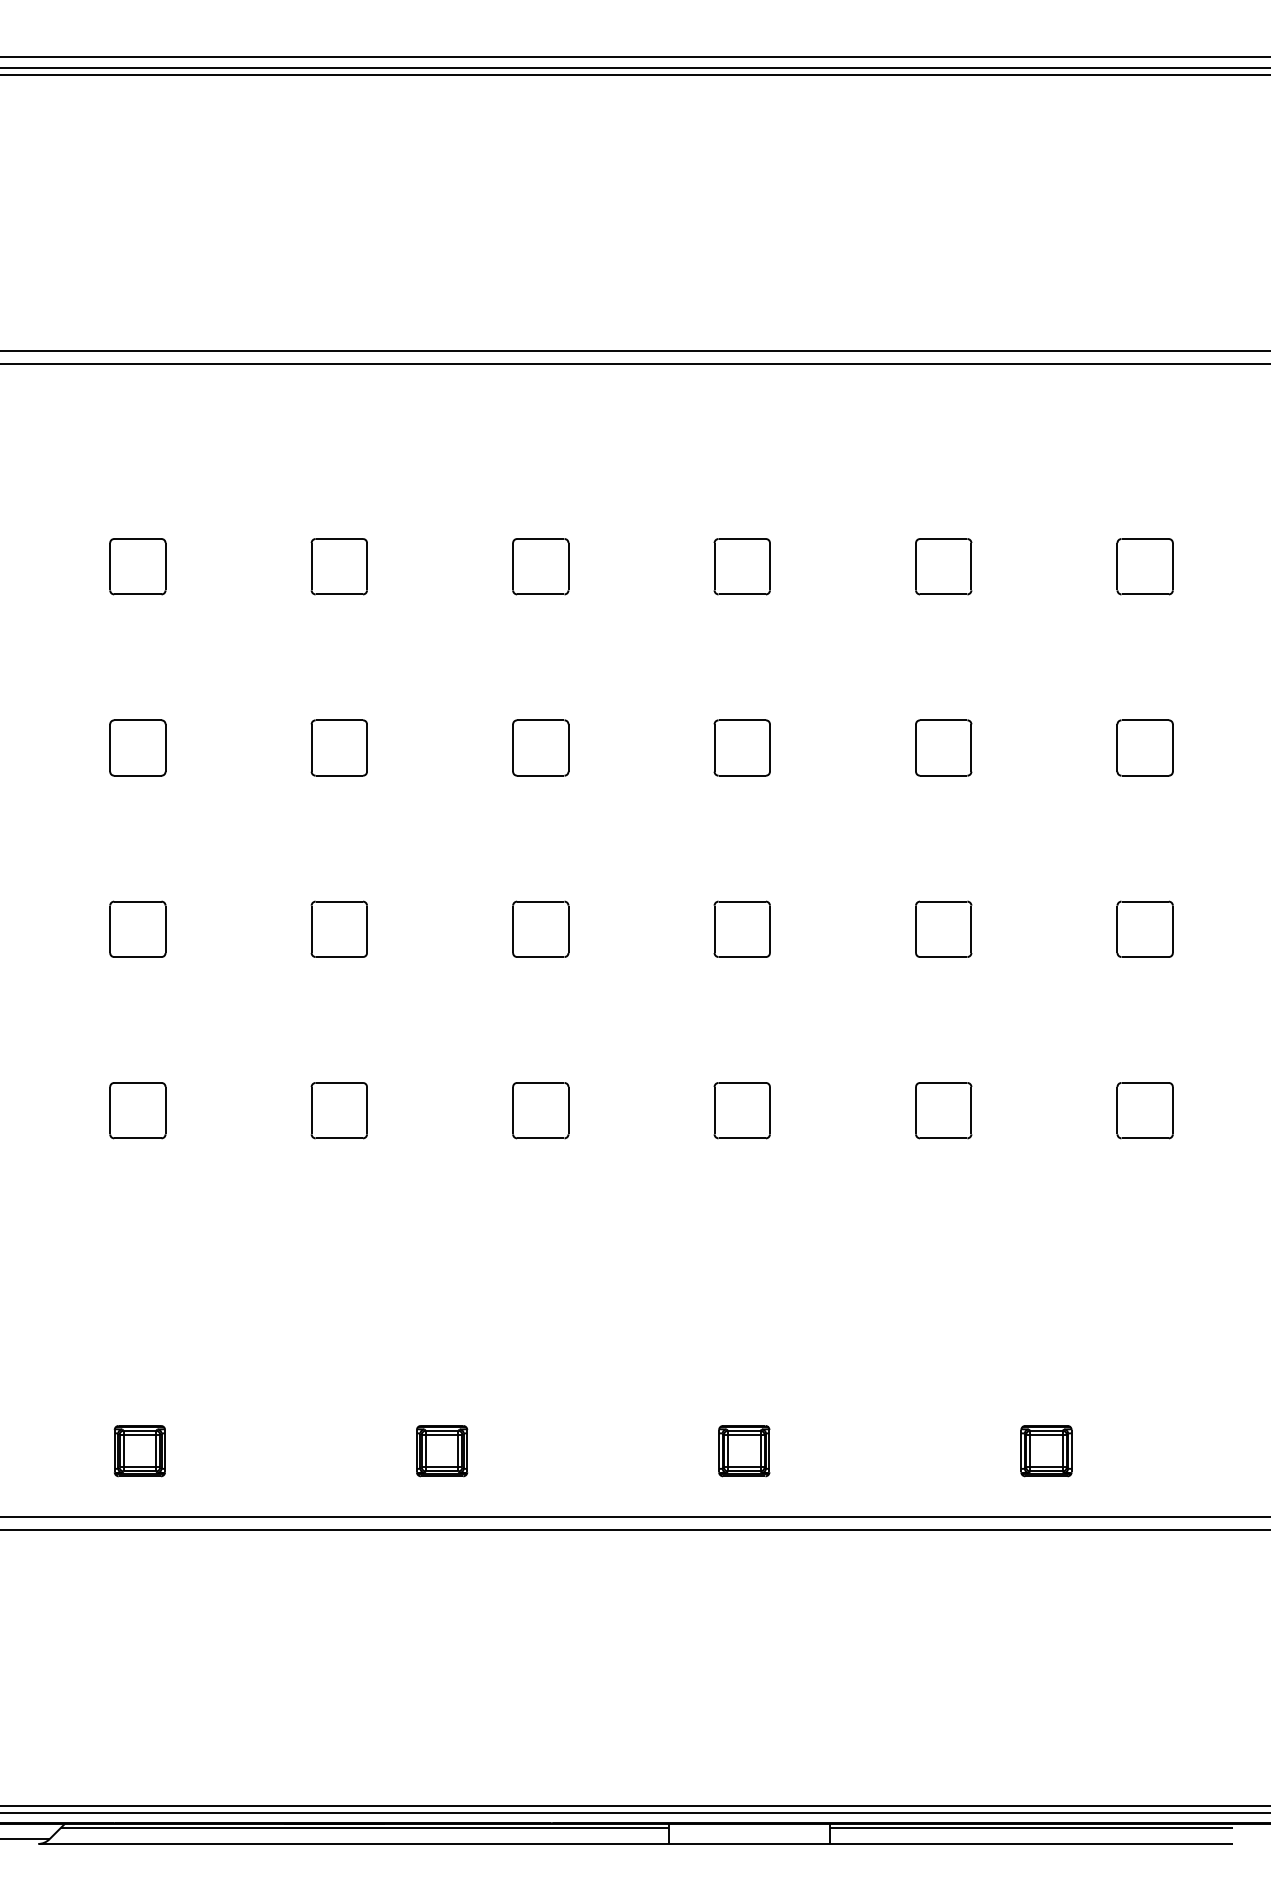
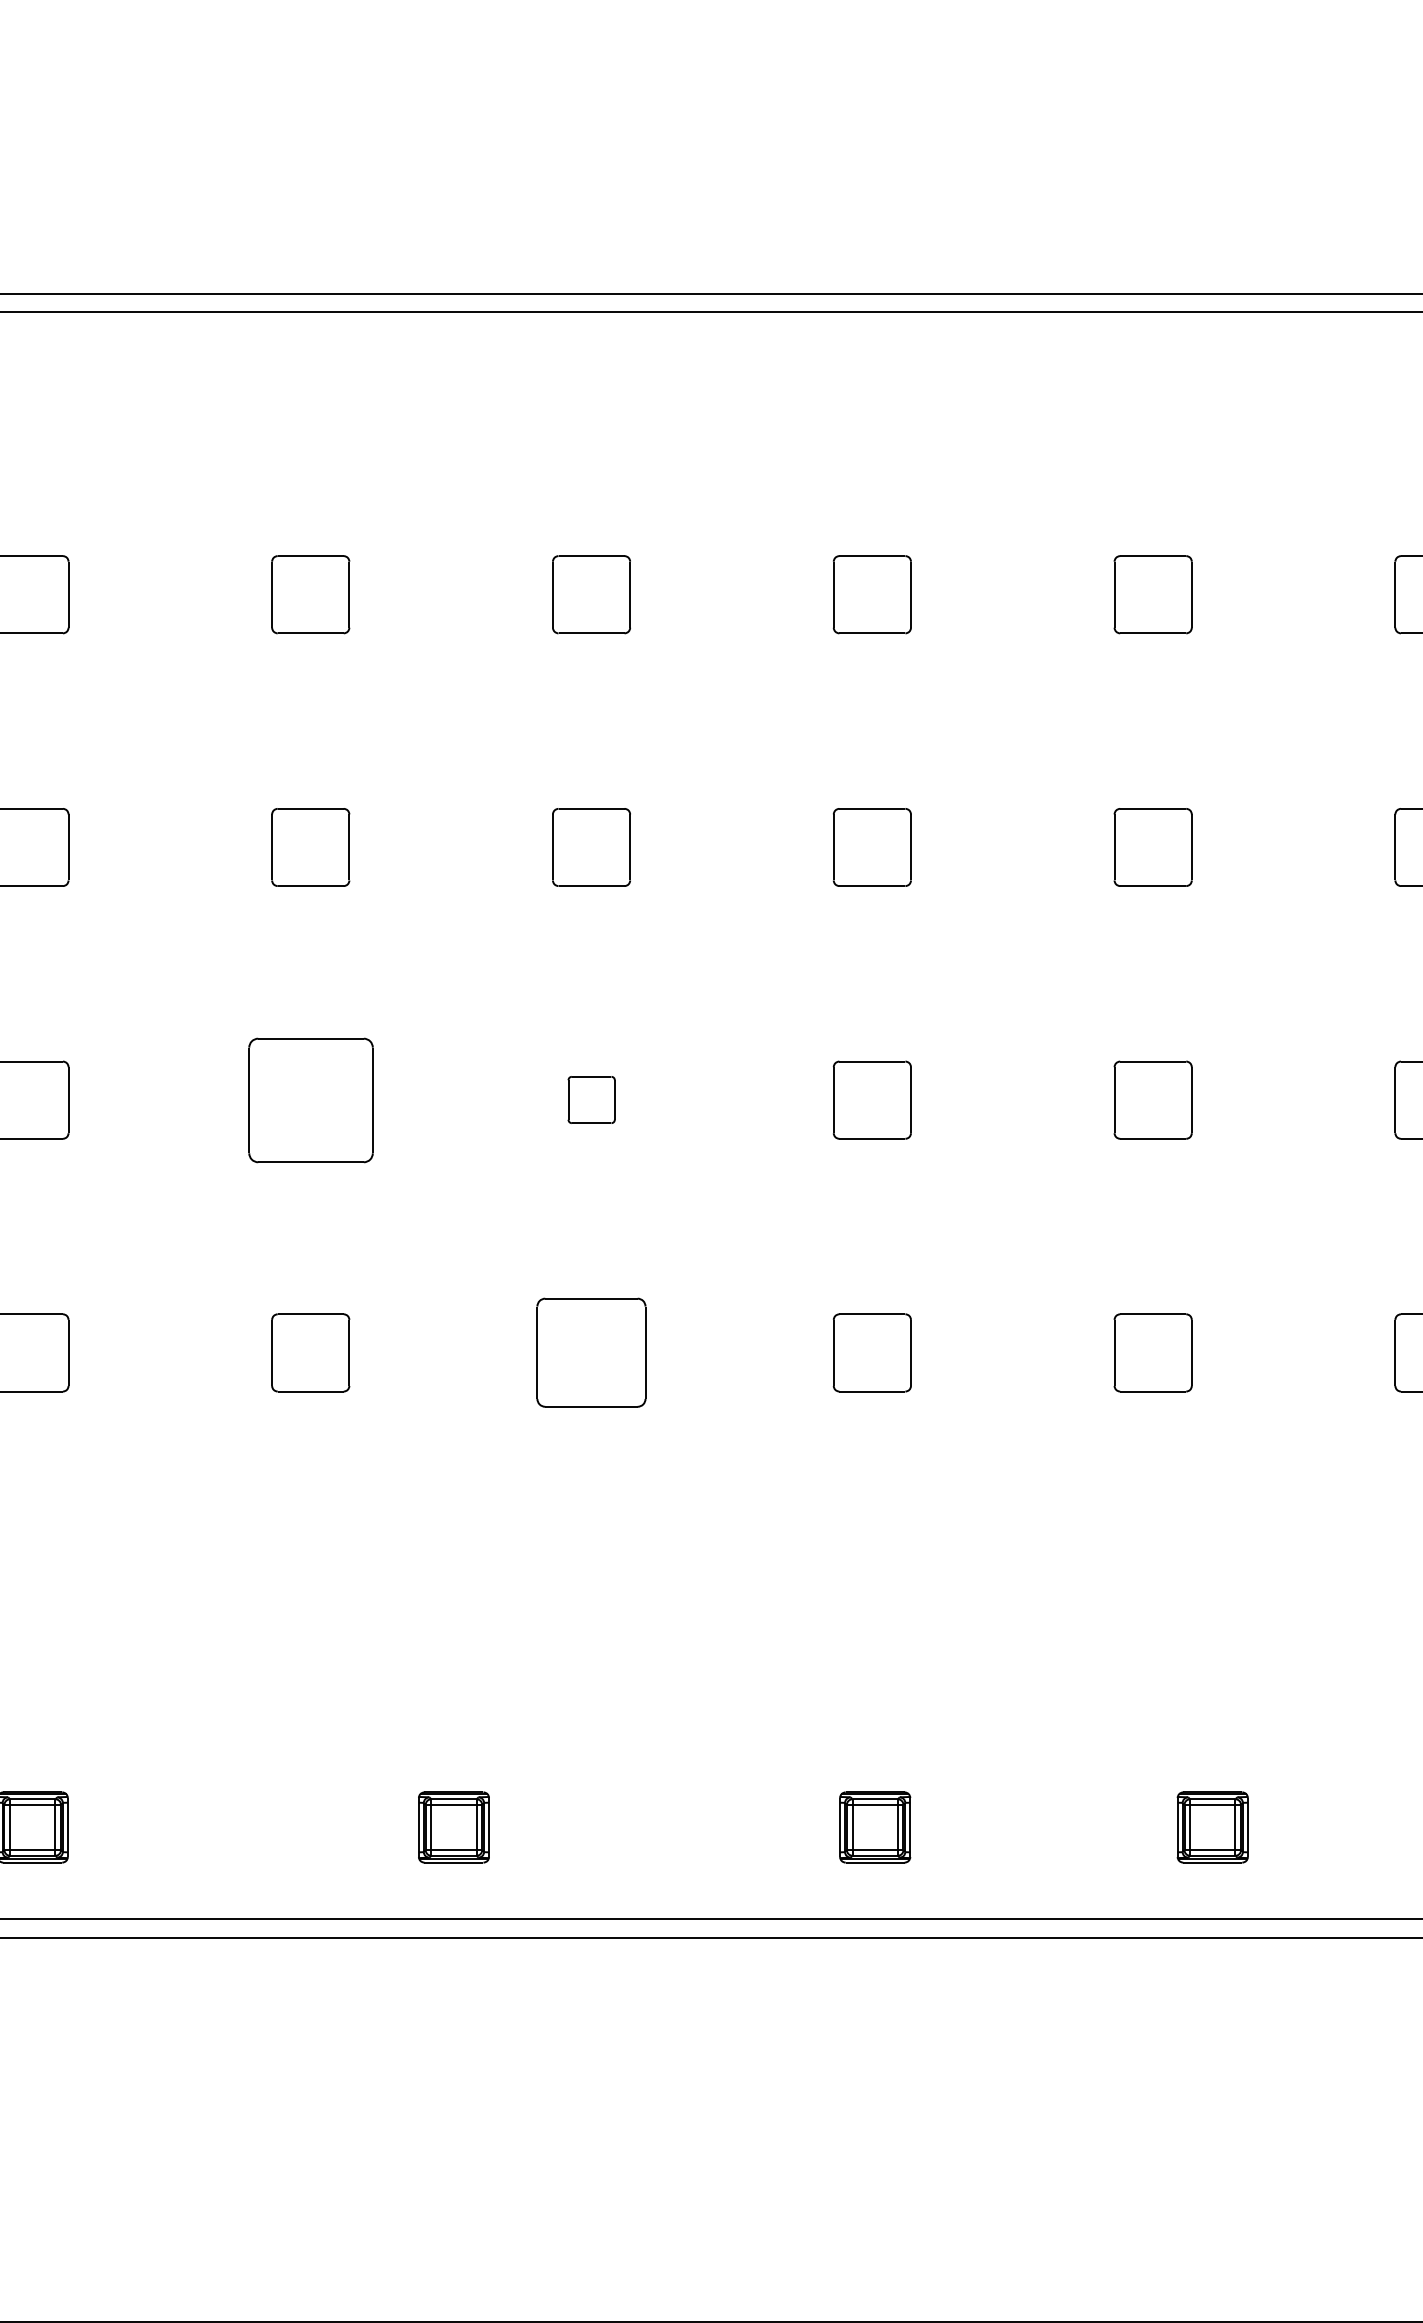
part: (338, 928) -> (309, 1099), size x1.6
part: (540, 928) -> (591, 1099), size x0.6
part: (540, 1110) -> (591, 1352), size x1.4
part: (1046, 1451) -> (1212, 1828), moved

